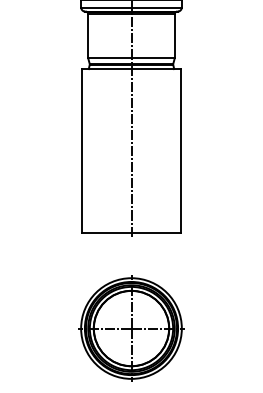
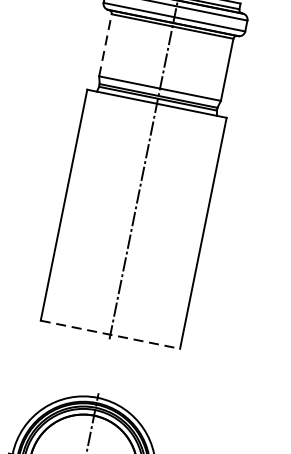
line: (88, 35) -> (106, 44), solid -> dashed
line: (131, 233) -> (110, 334), solid -> dashed

